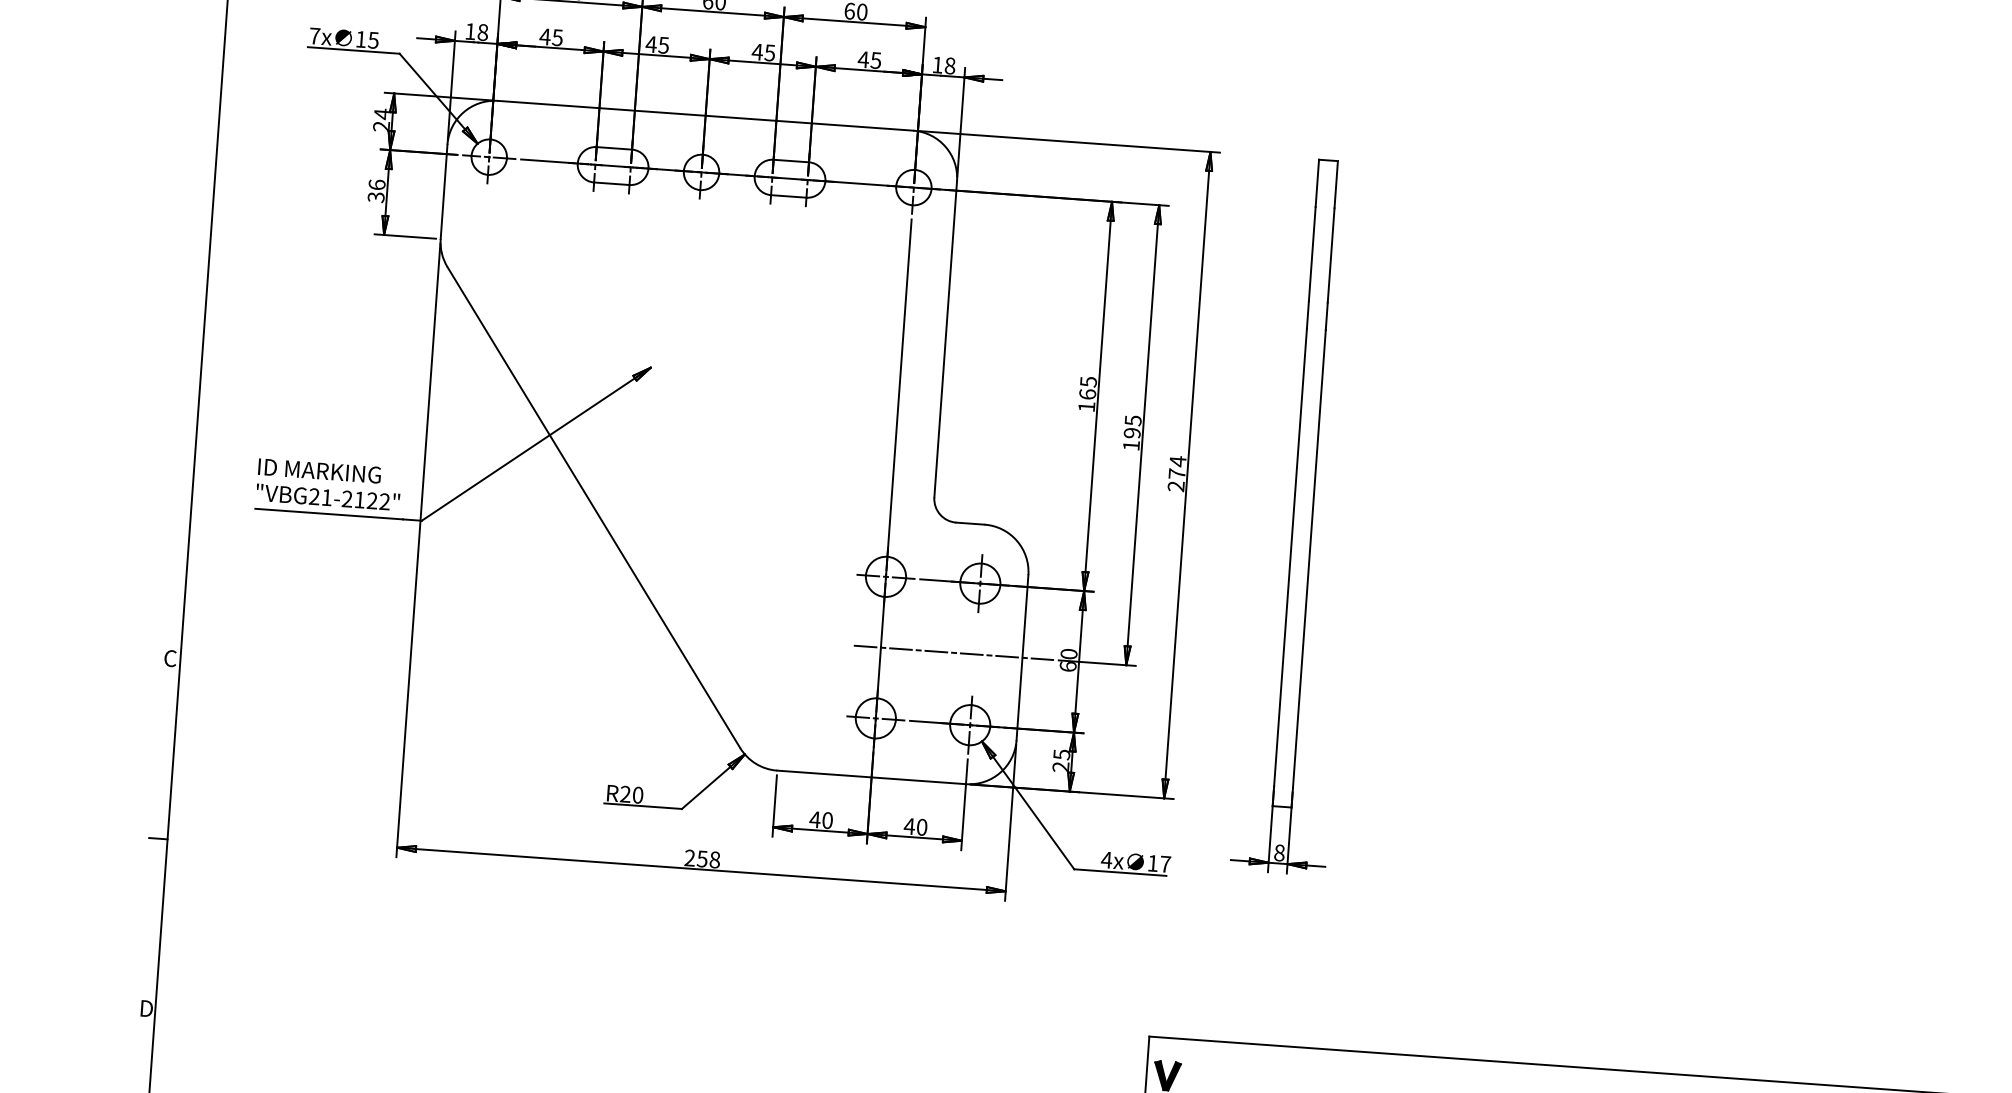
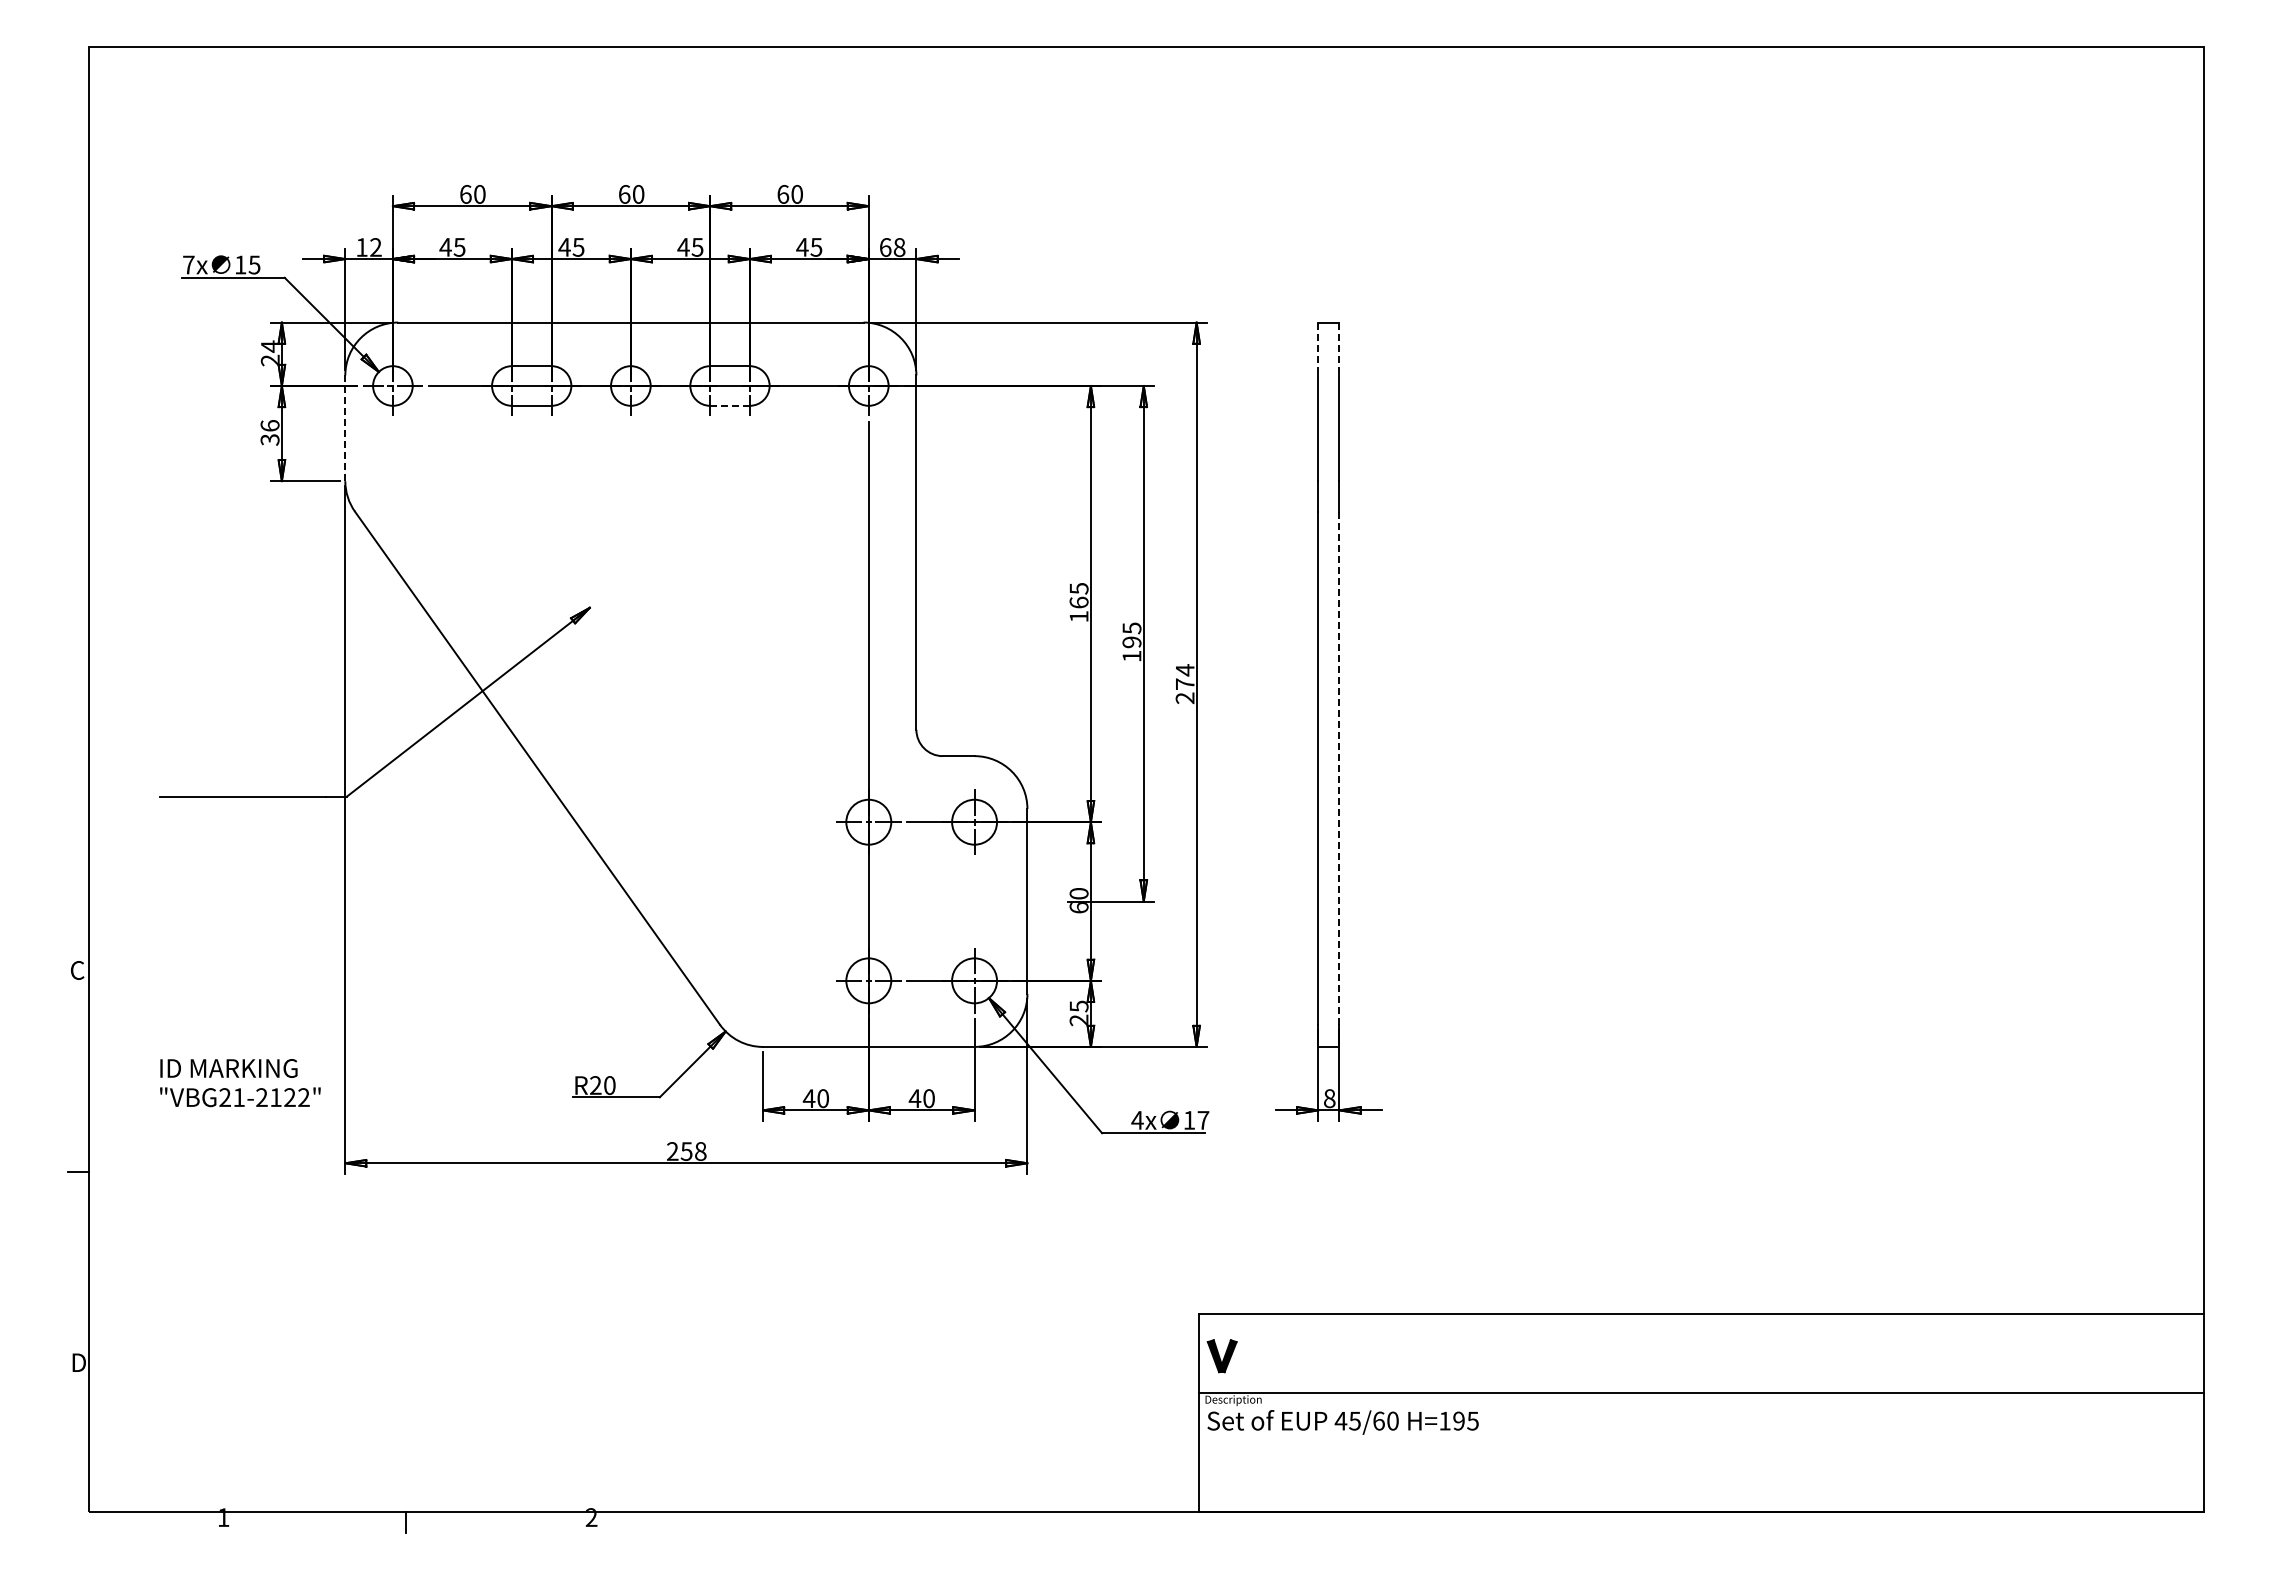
text: (482, 32) -> (375, 247), 18 -> 12
text: (937, 65) -> (885, 247), 18 -> 68
line: (1317, 183) -> (1318, 349), solid -> dashed
line: (1336, 185) -> (1339, 349), solid -> dashed
line: (444, 192) -> (345, 428), solid -> dashed
line: (789, 196) -> (730, 405), solid -> dashed
text: (329, 485) -> (240, 1083), moved
line: (1309, 558) -> (1339, 767), solid -> dashed
line: (953, 652) -> (950, 901), removed

